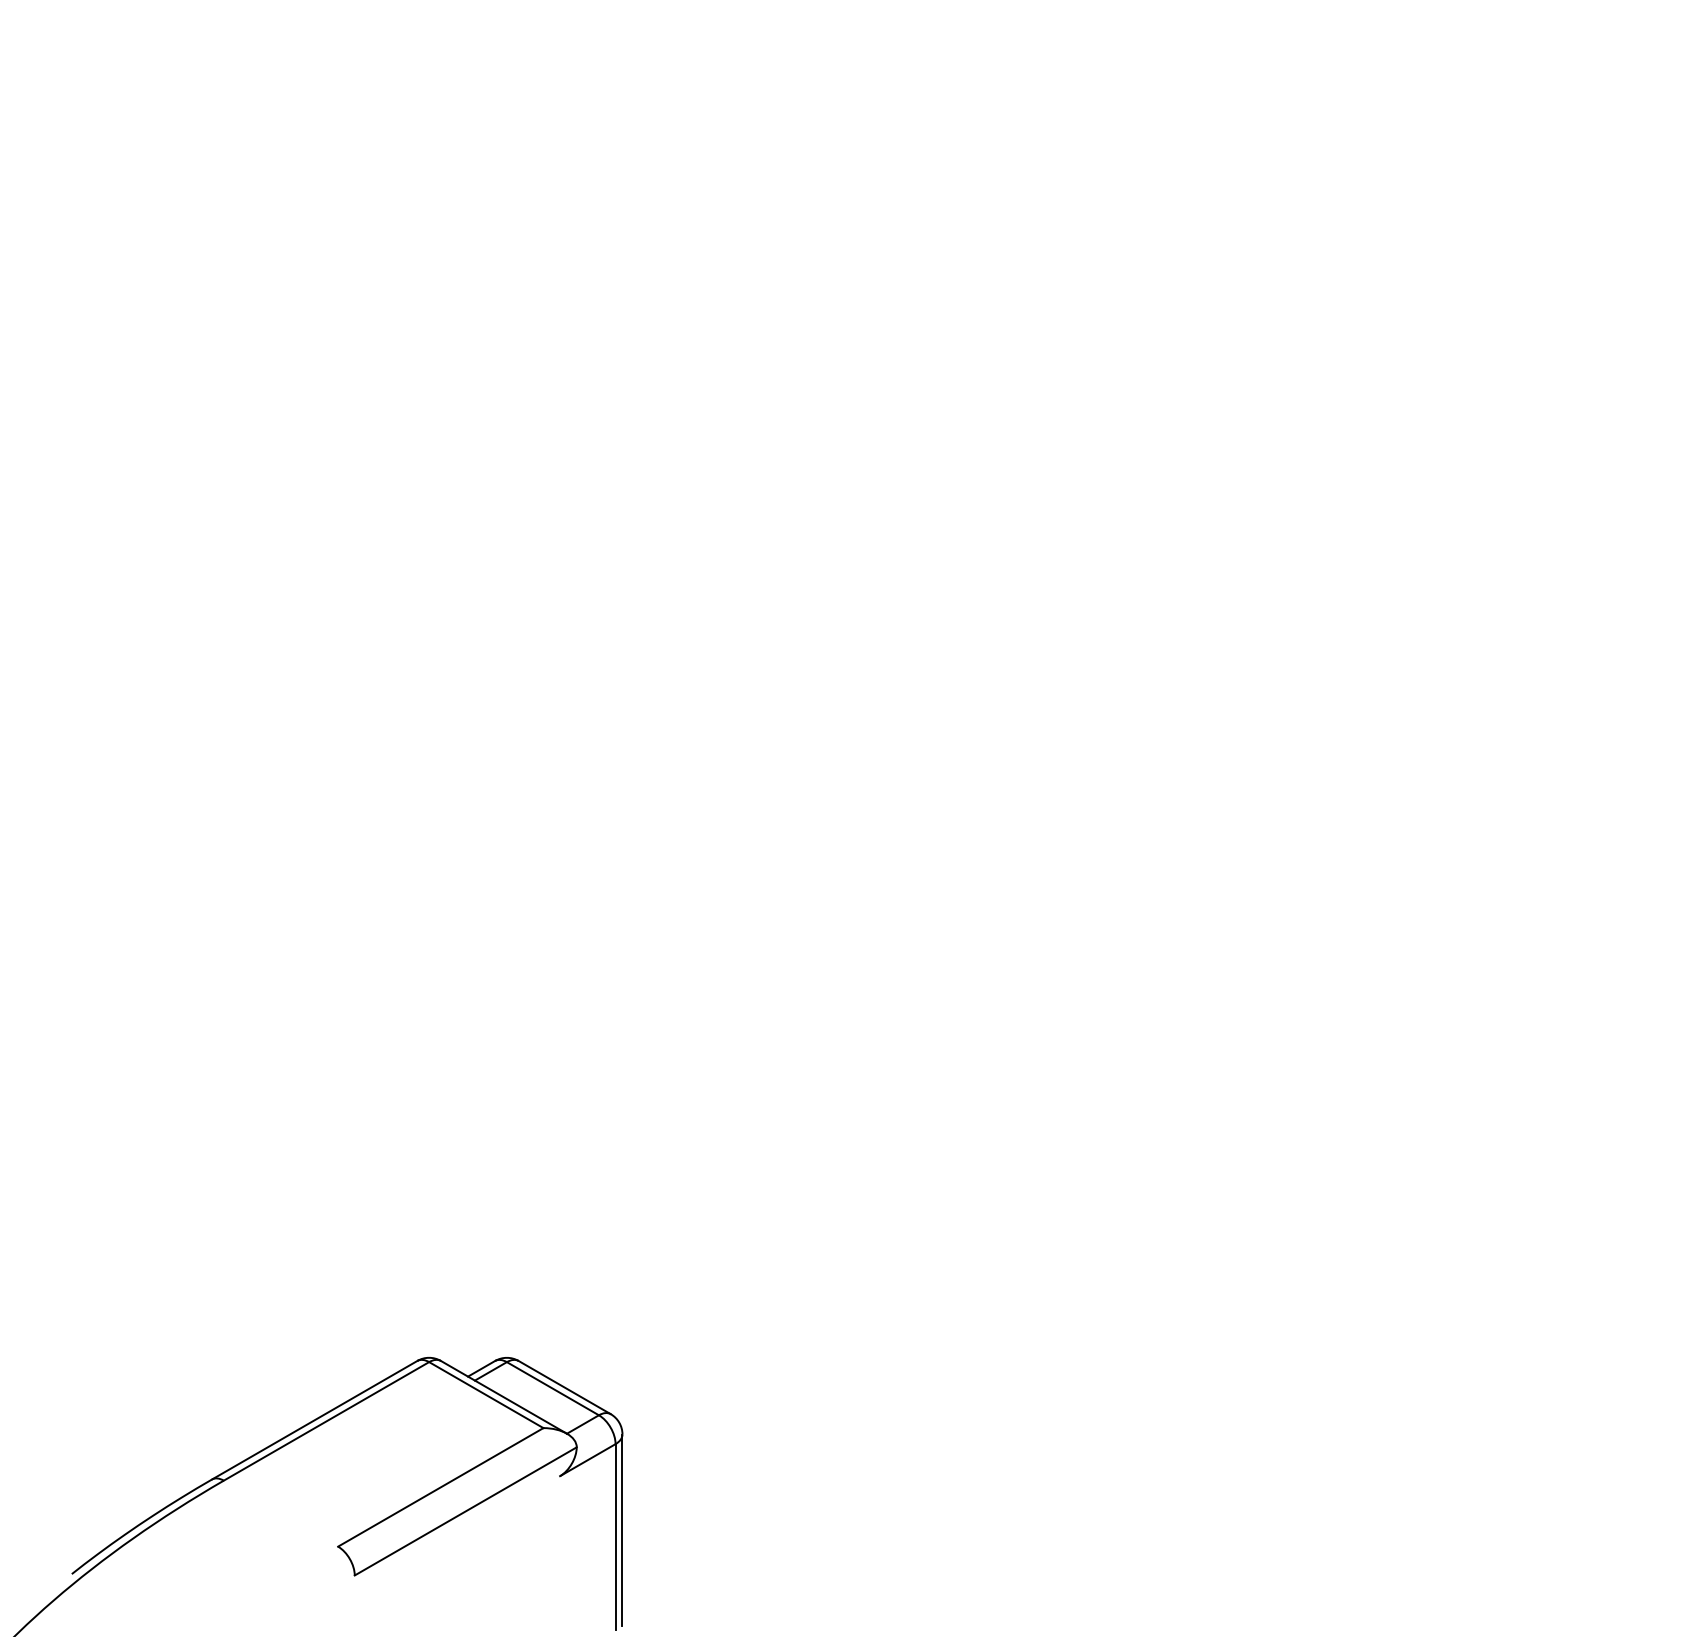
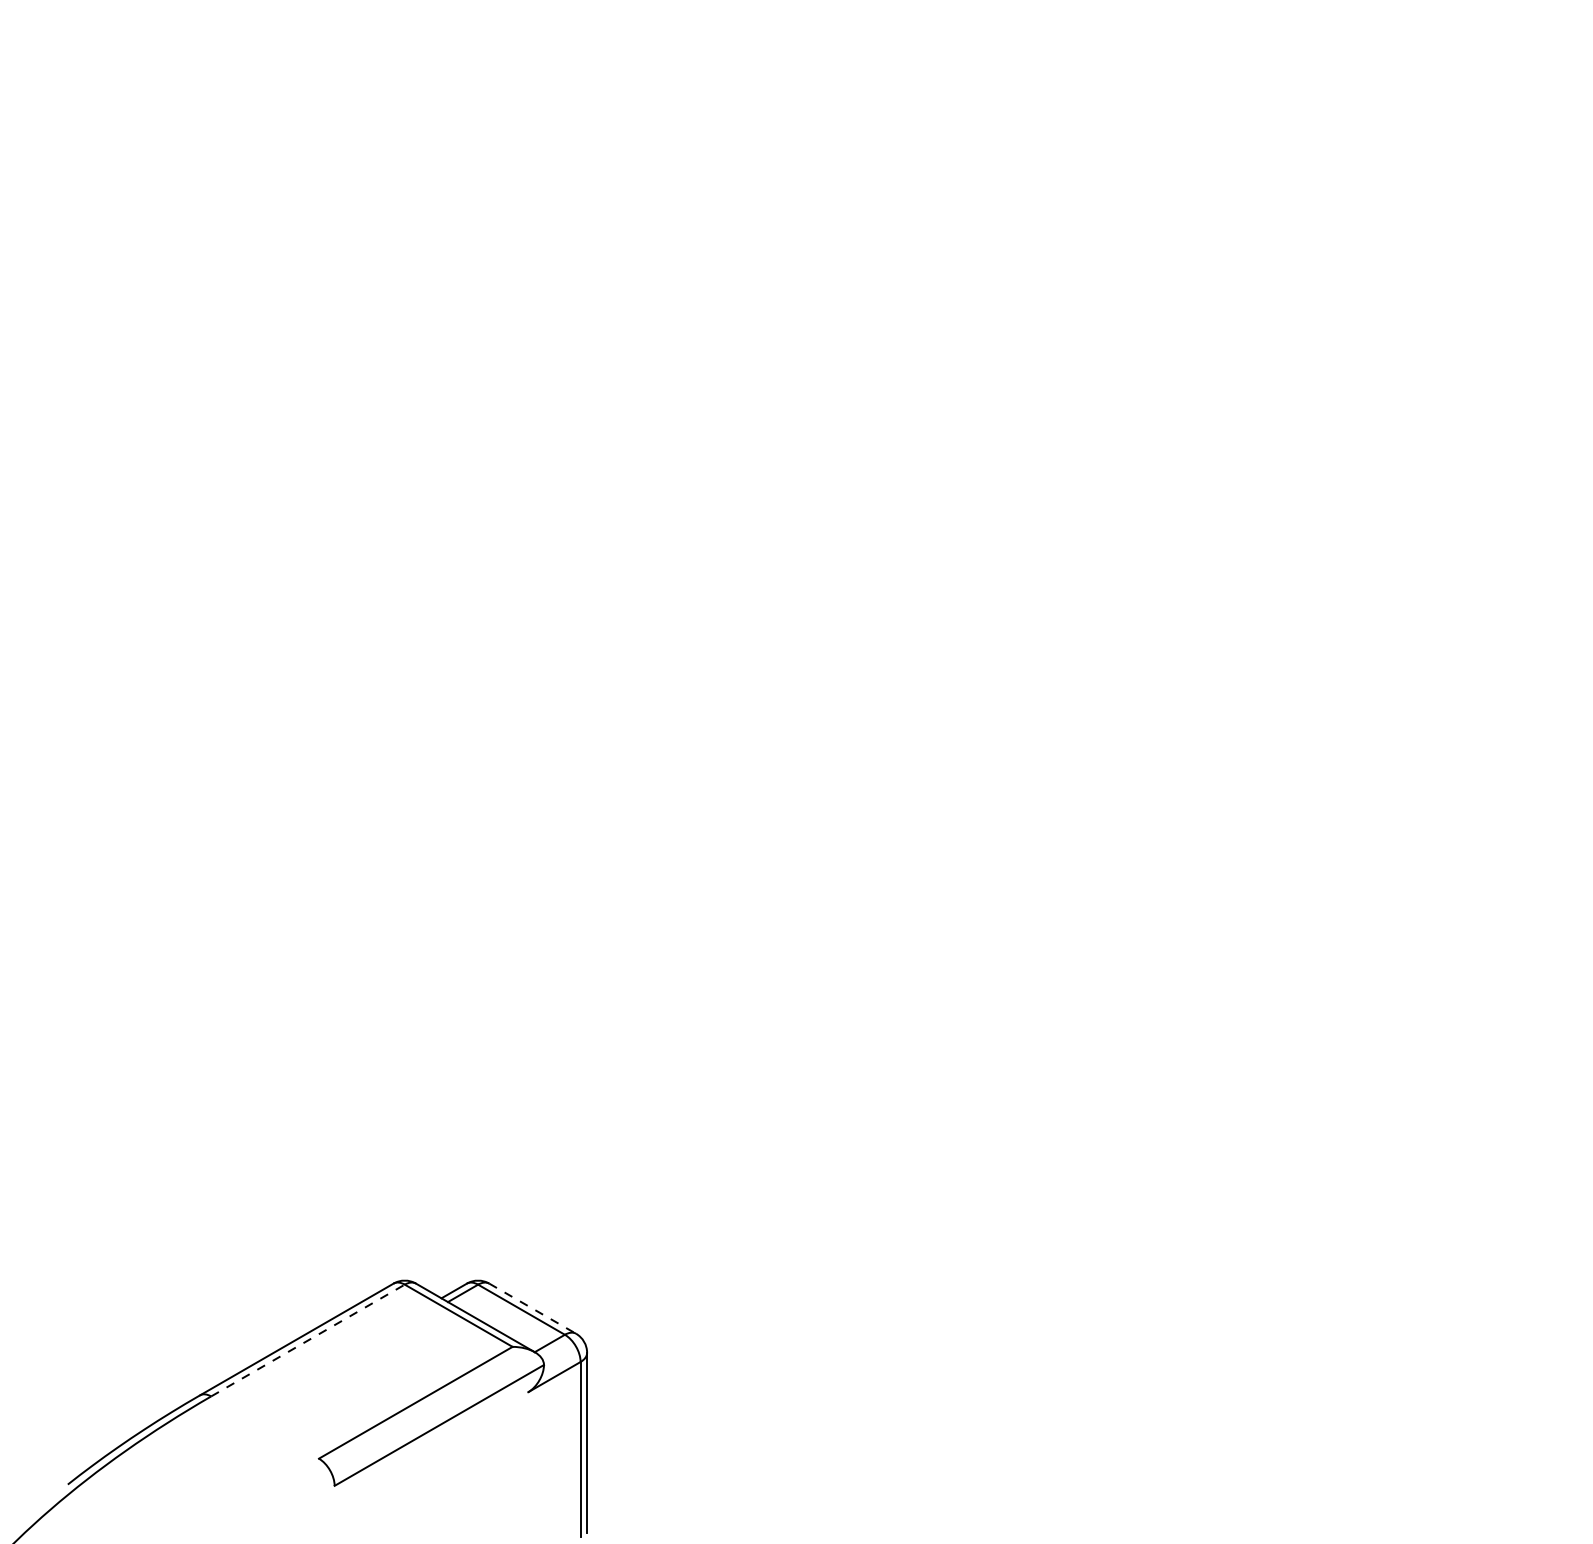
line: (565, 1387) -> (533, 1308), solid -> dashed
line: (327, 1421) -> (308, 1340), solid -> dashed

